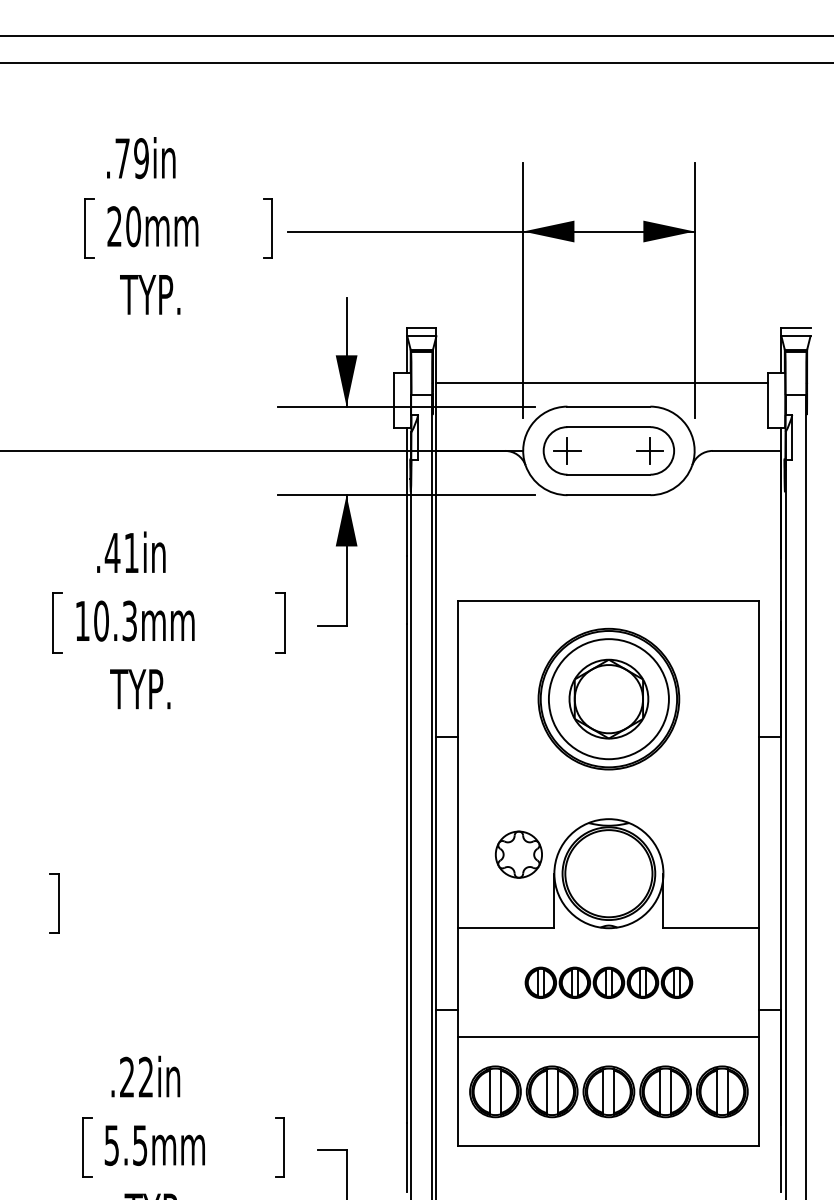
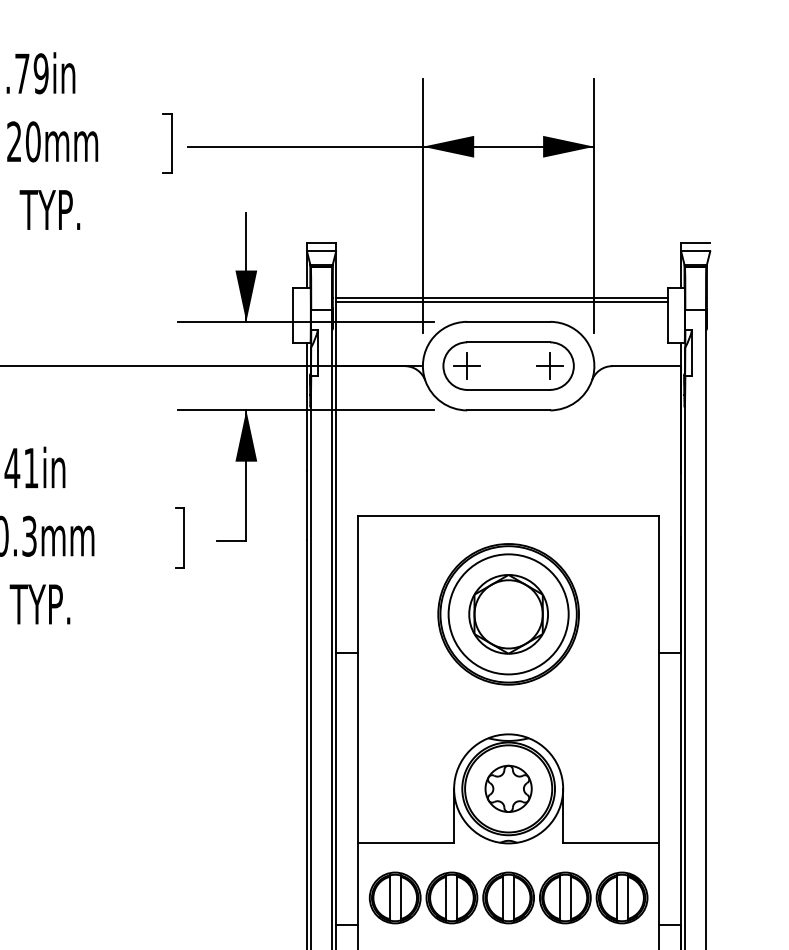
line: (601, 386) -> (501, 301), added
part: (518, 854) -> (508, 788), moved
part: (608, 982) -> (508, 897), size x1.67

